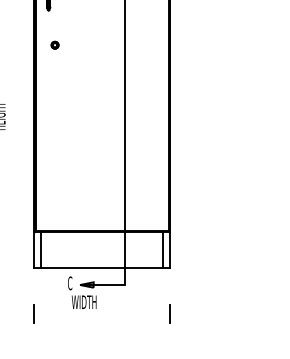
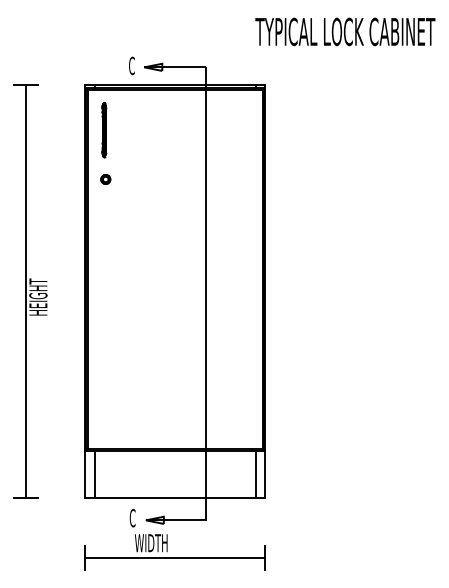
part: (54, 45) -> (105, 179), moved
line: (102, 313) -> (175, 558), added

